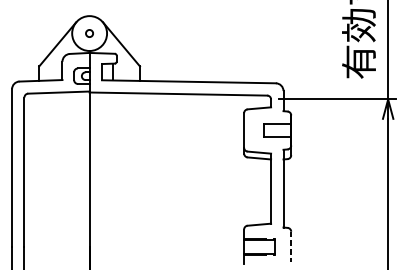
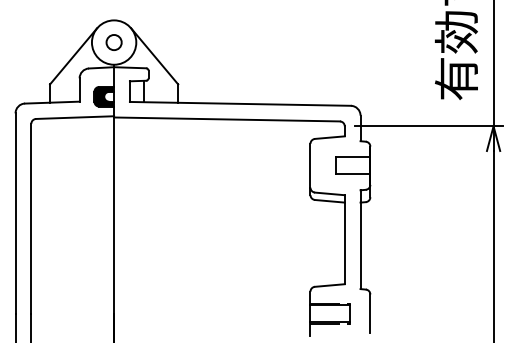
circle: (89, 33) -> (113, 42), size x1.67
fill: (82, 75) -> (104, 96), added
line: (291, 247) -> (370, 314), dashed -> solid

